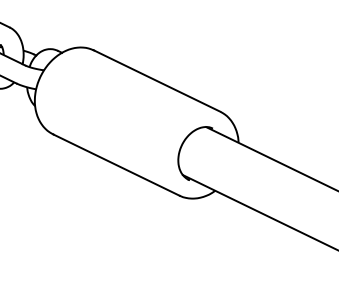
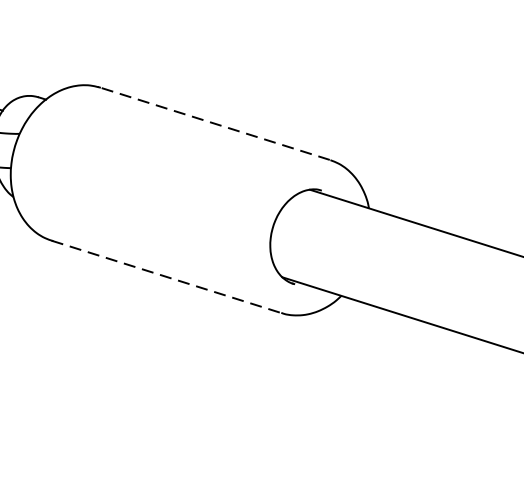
line: (156, 80) -> (213, 122), solid -> dashed
line: (116, 165) -> (166, 277), solid -> dashed

